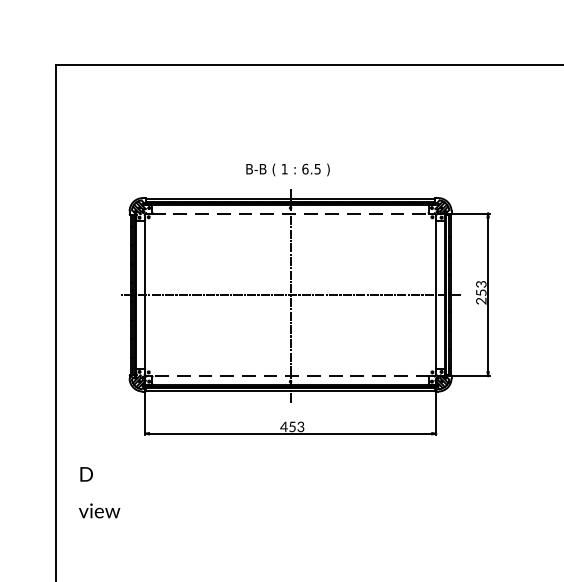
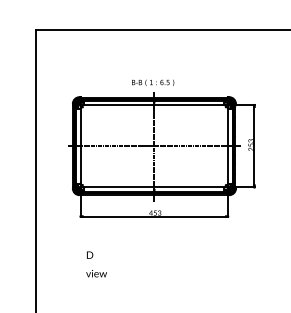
line: (290, 214) -> (154, 105), dashed -> solid
line: (288, 376) -> (153, 187), dashed -> solid
text: (99, 492) -> (96, 264), moved

